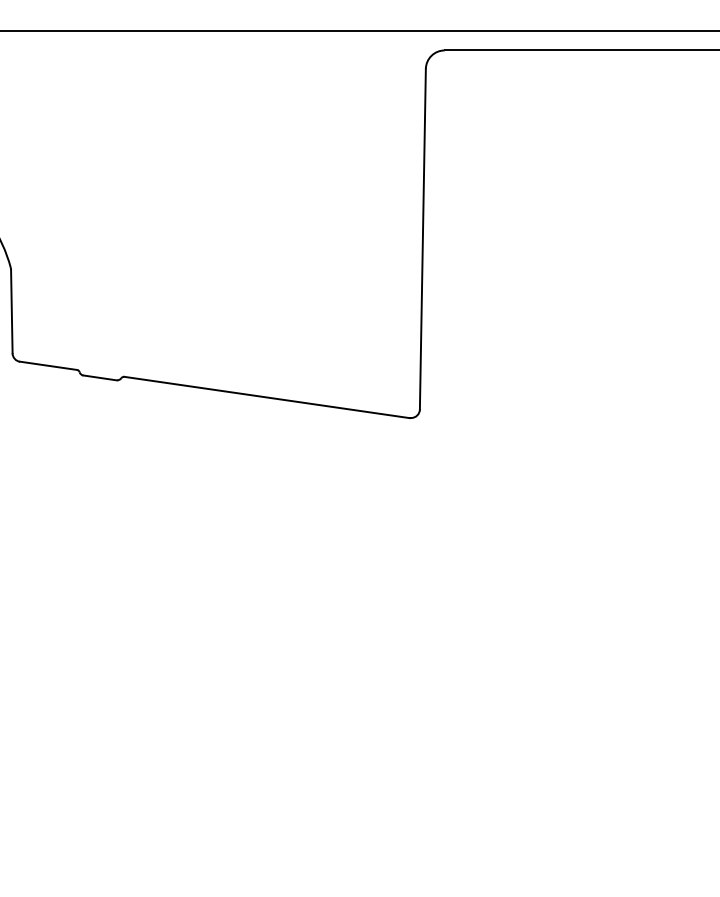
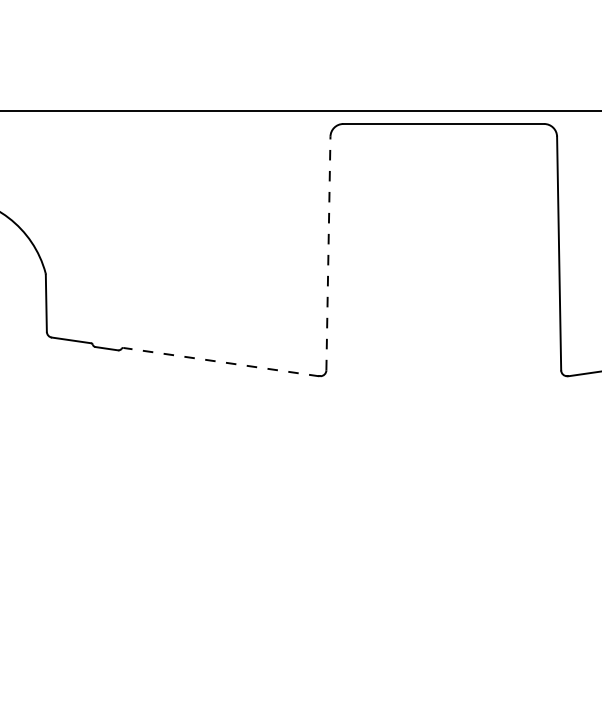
line: (422, 239) -> (328, 253), solid -> dashed
line: (267, 398) -> (221, 362), solid -> dashed

